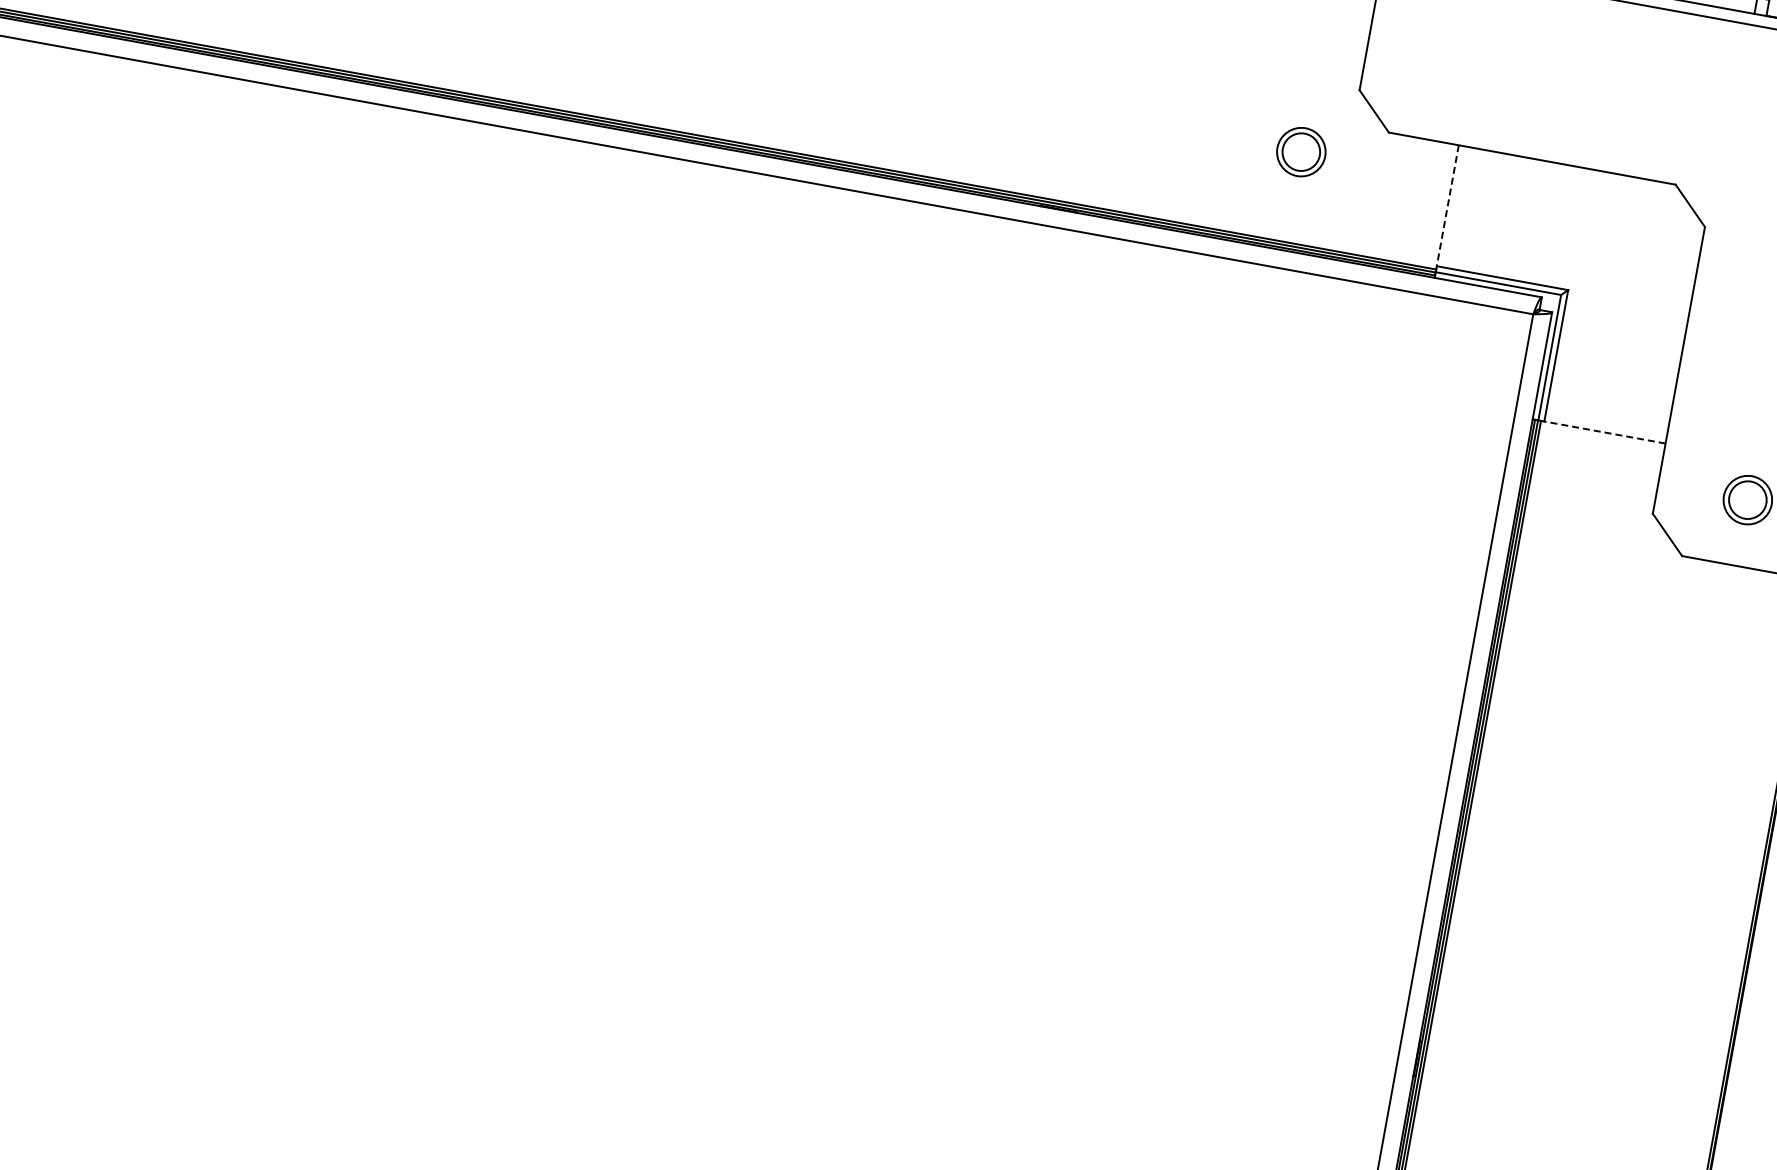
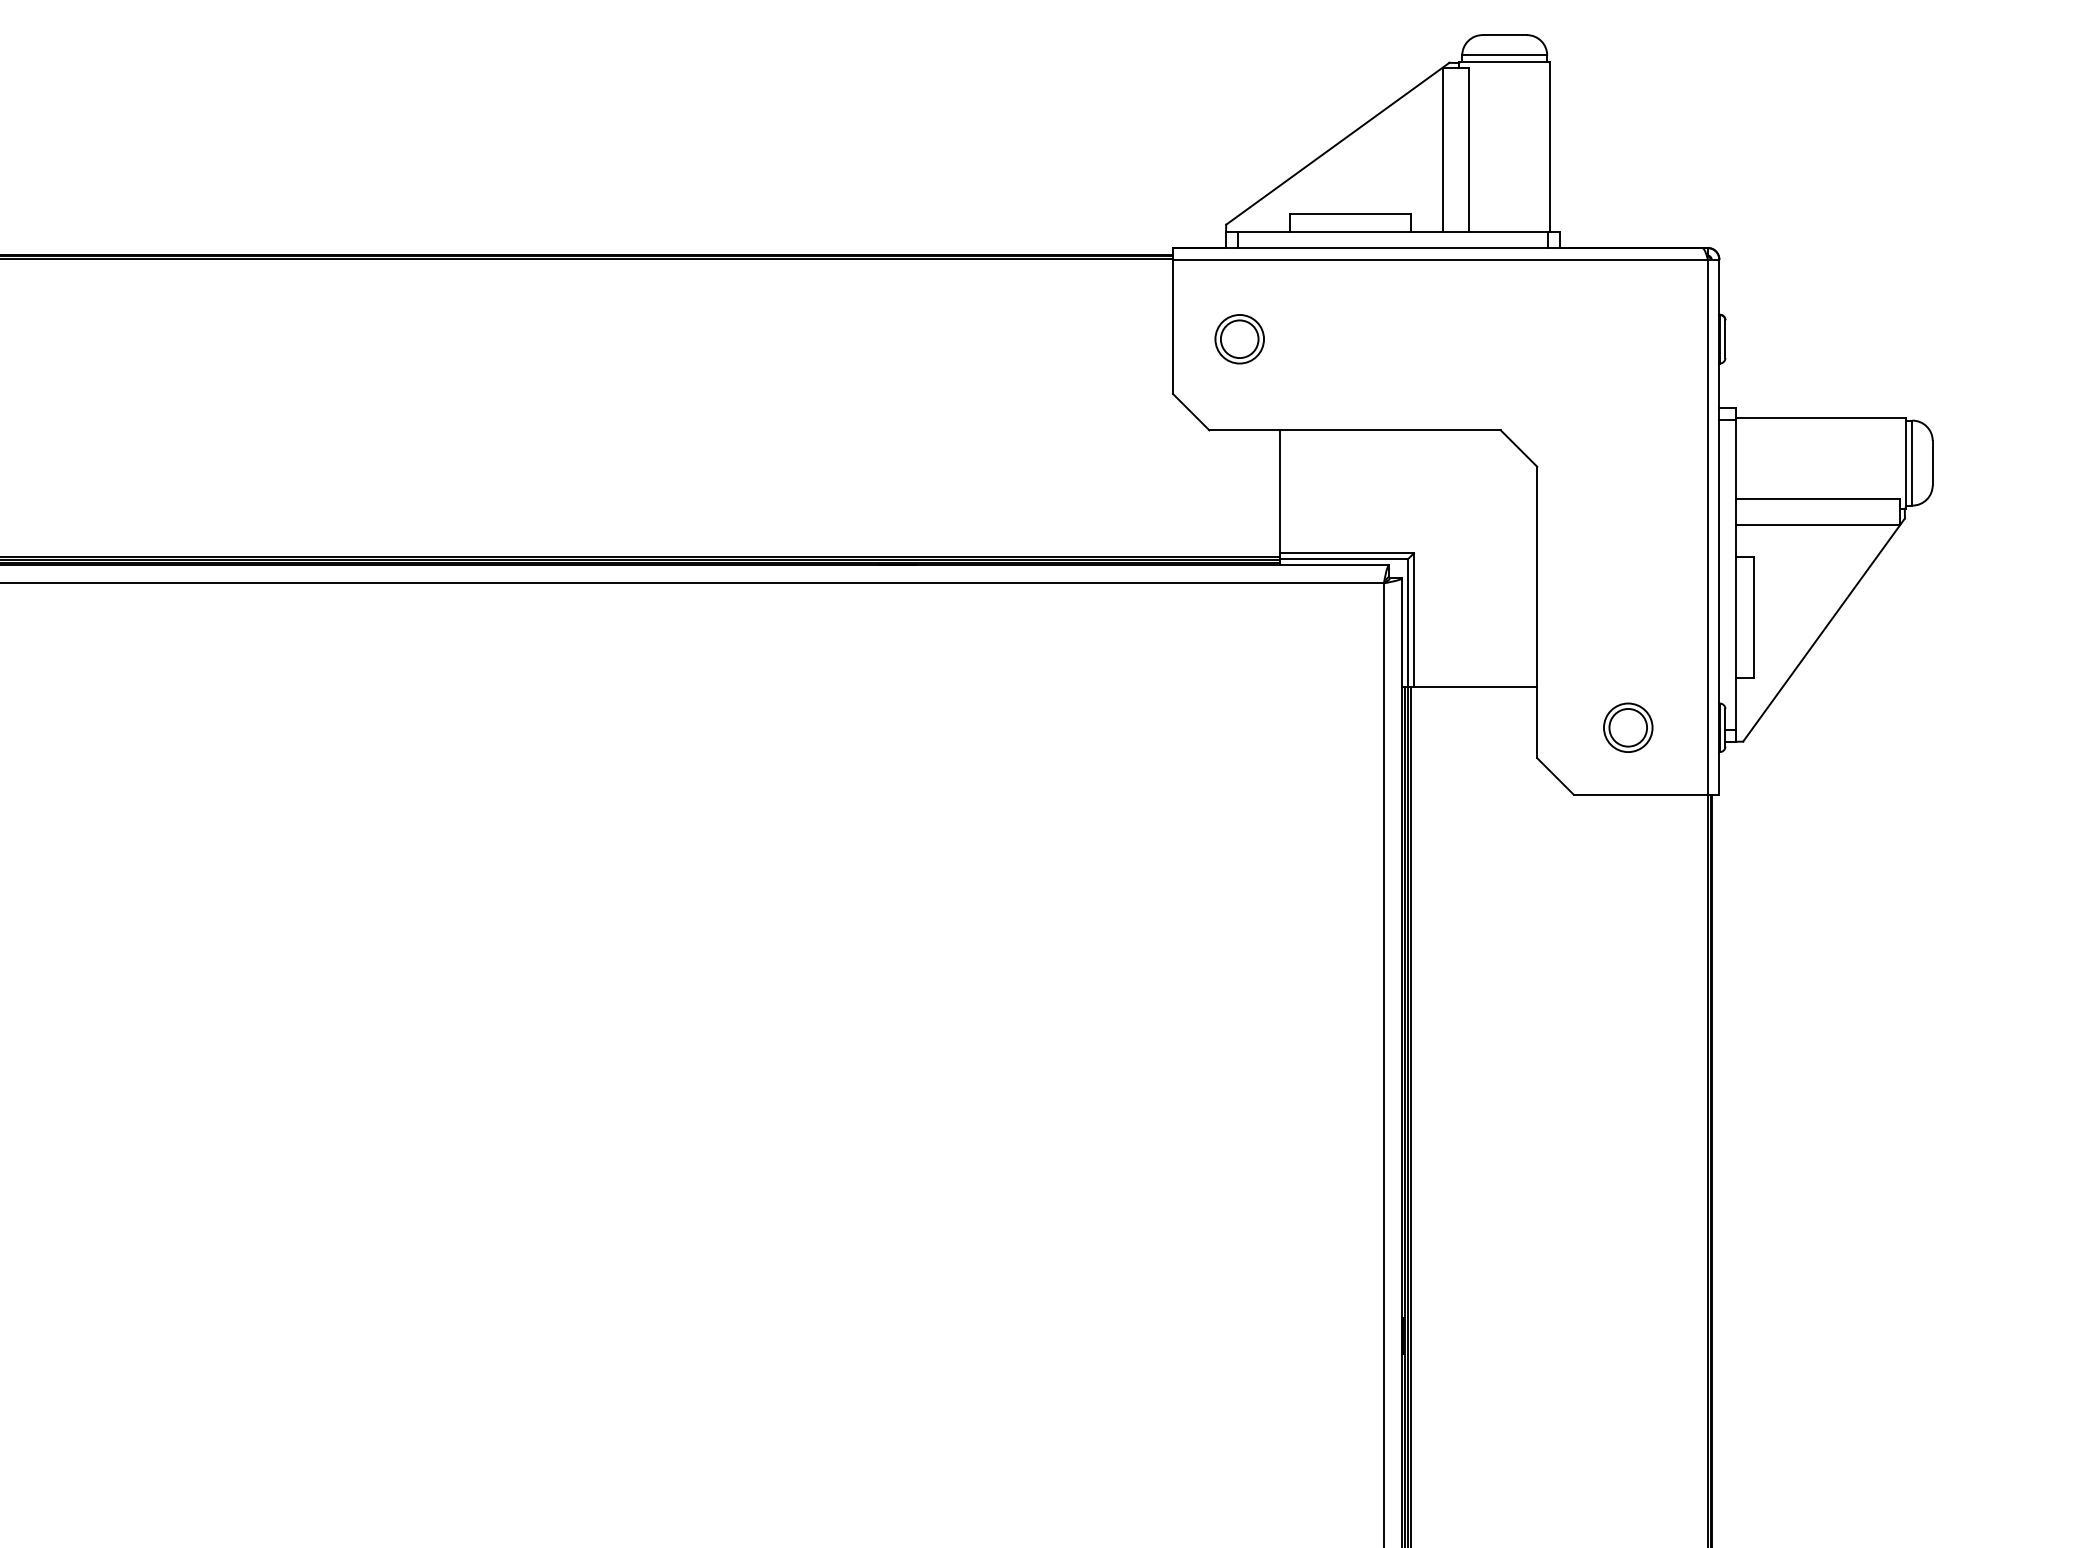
part: (1301, 152) -> (1239, 339), moved
line: (1447, 207) -> (1280, 493), dashed -> solid
line: (1602, 431) -> (1473, 686), dashed -> solid

